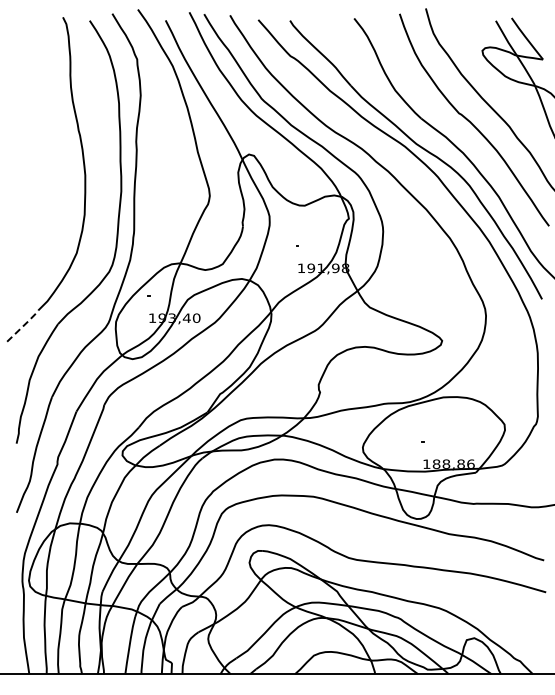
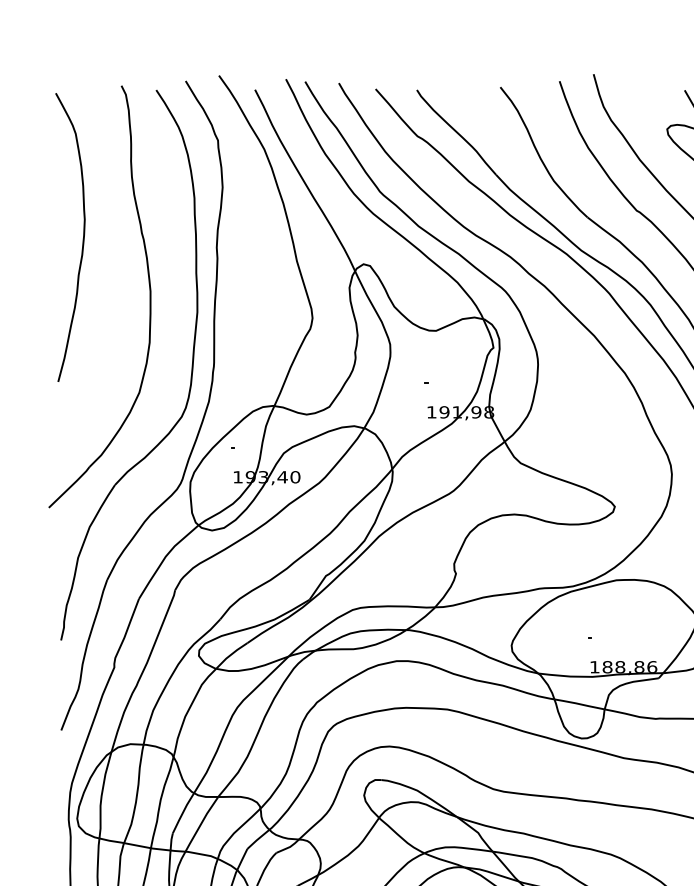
curve: (32, 137) -> (81, 242), added
line: (24, 325) -> (71, 486), dashed -> solid

